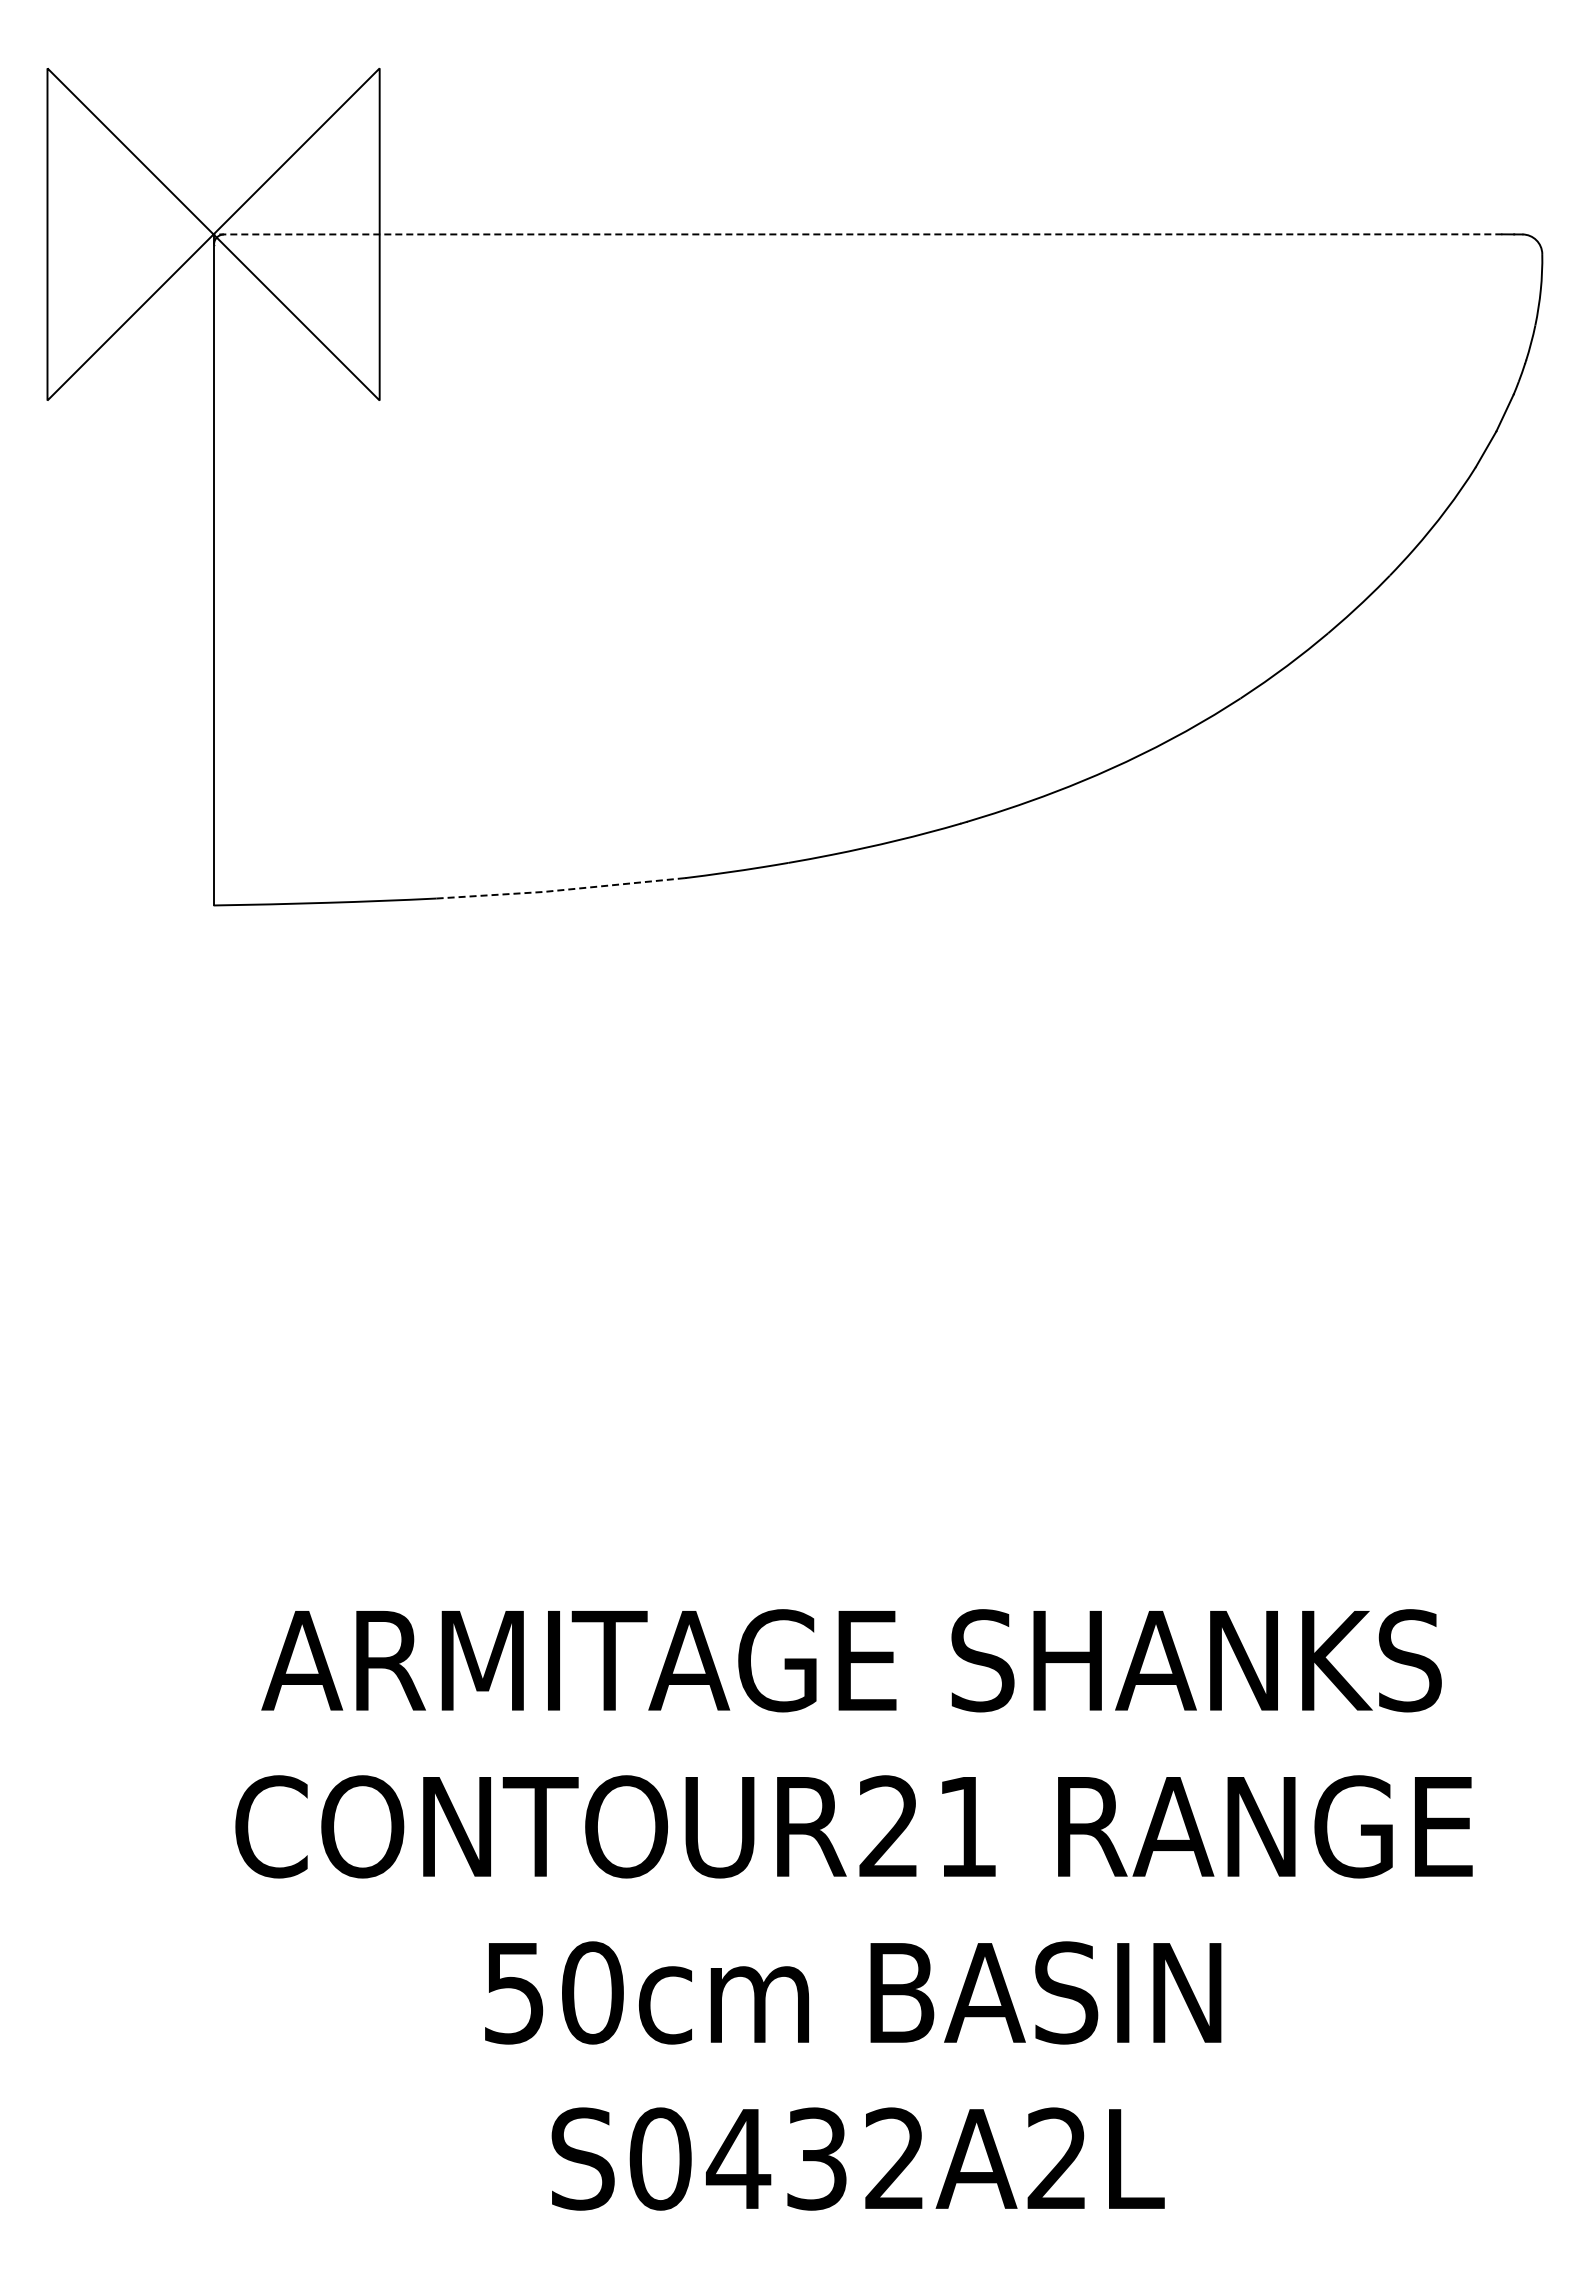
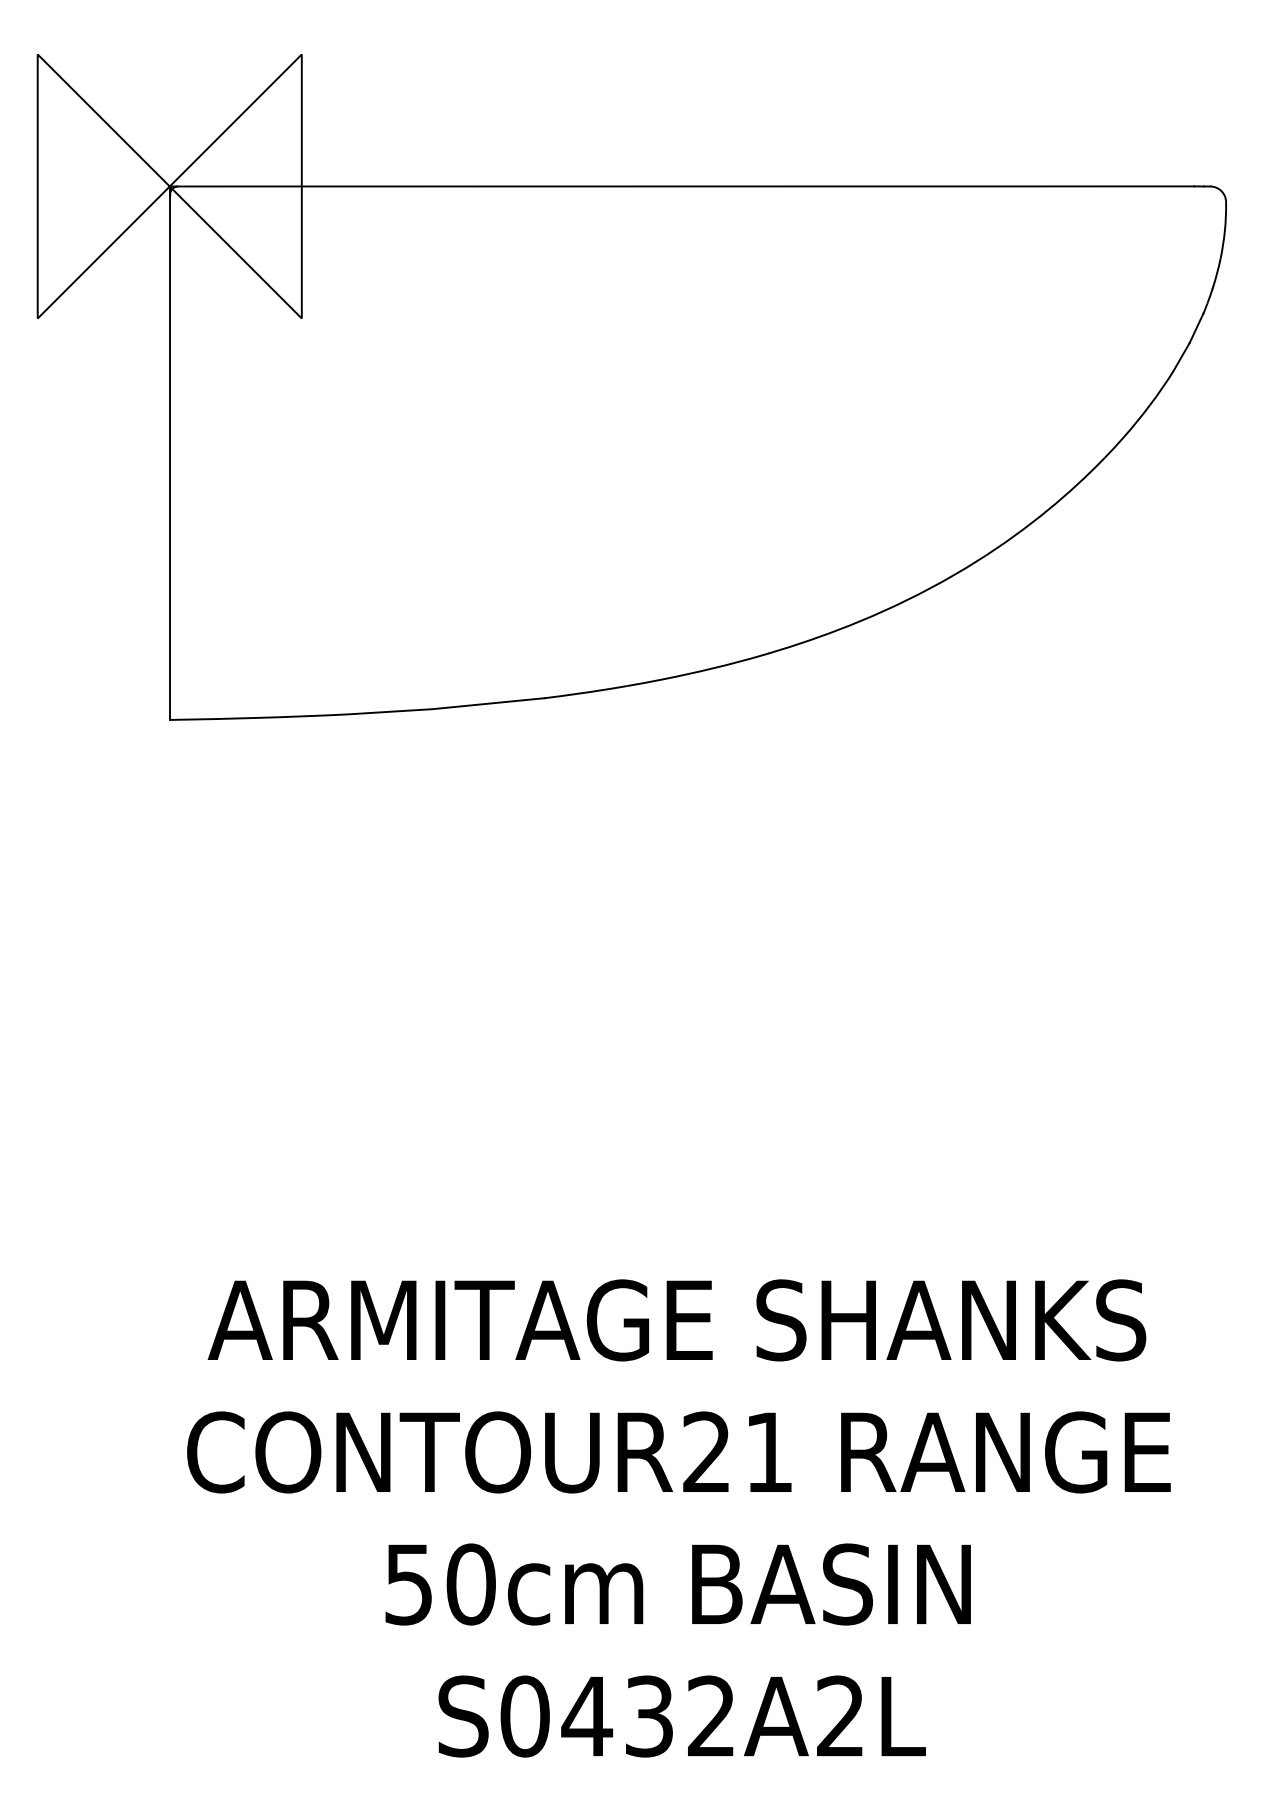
line: (857, 234) -> (681, 186), dashed -> solid
line: (560, 890) -> (445, 708), dashed -> solid

